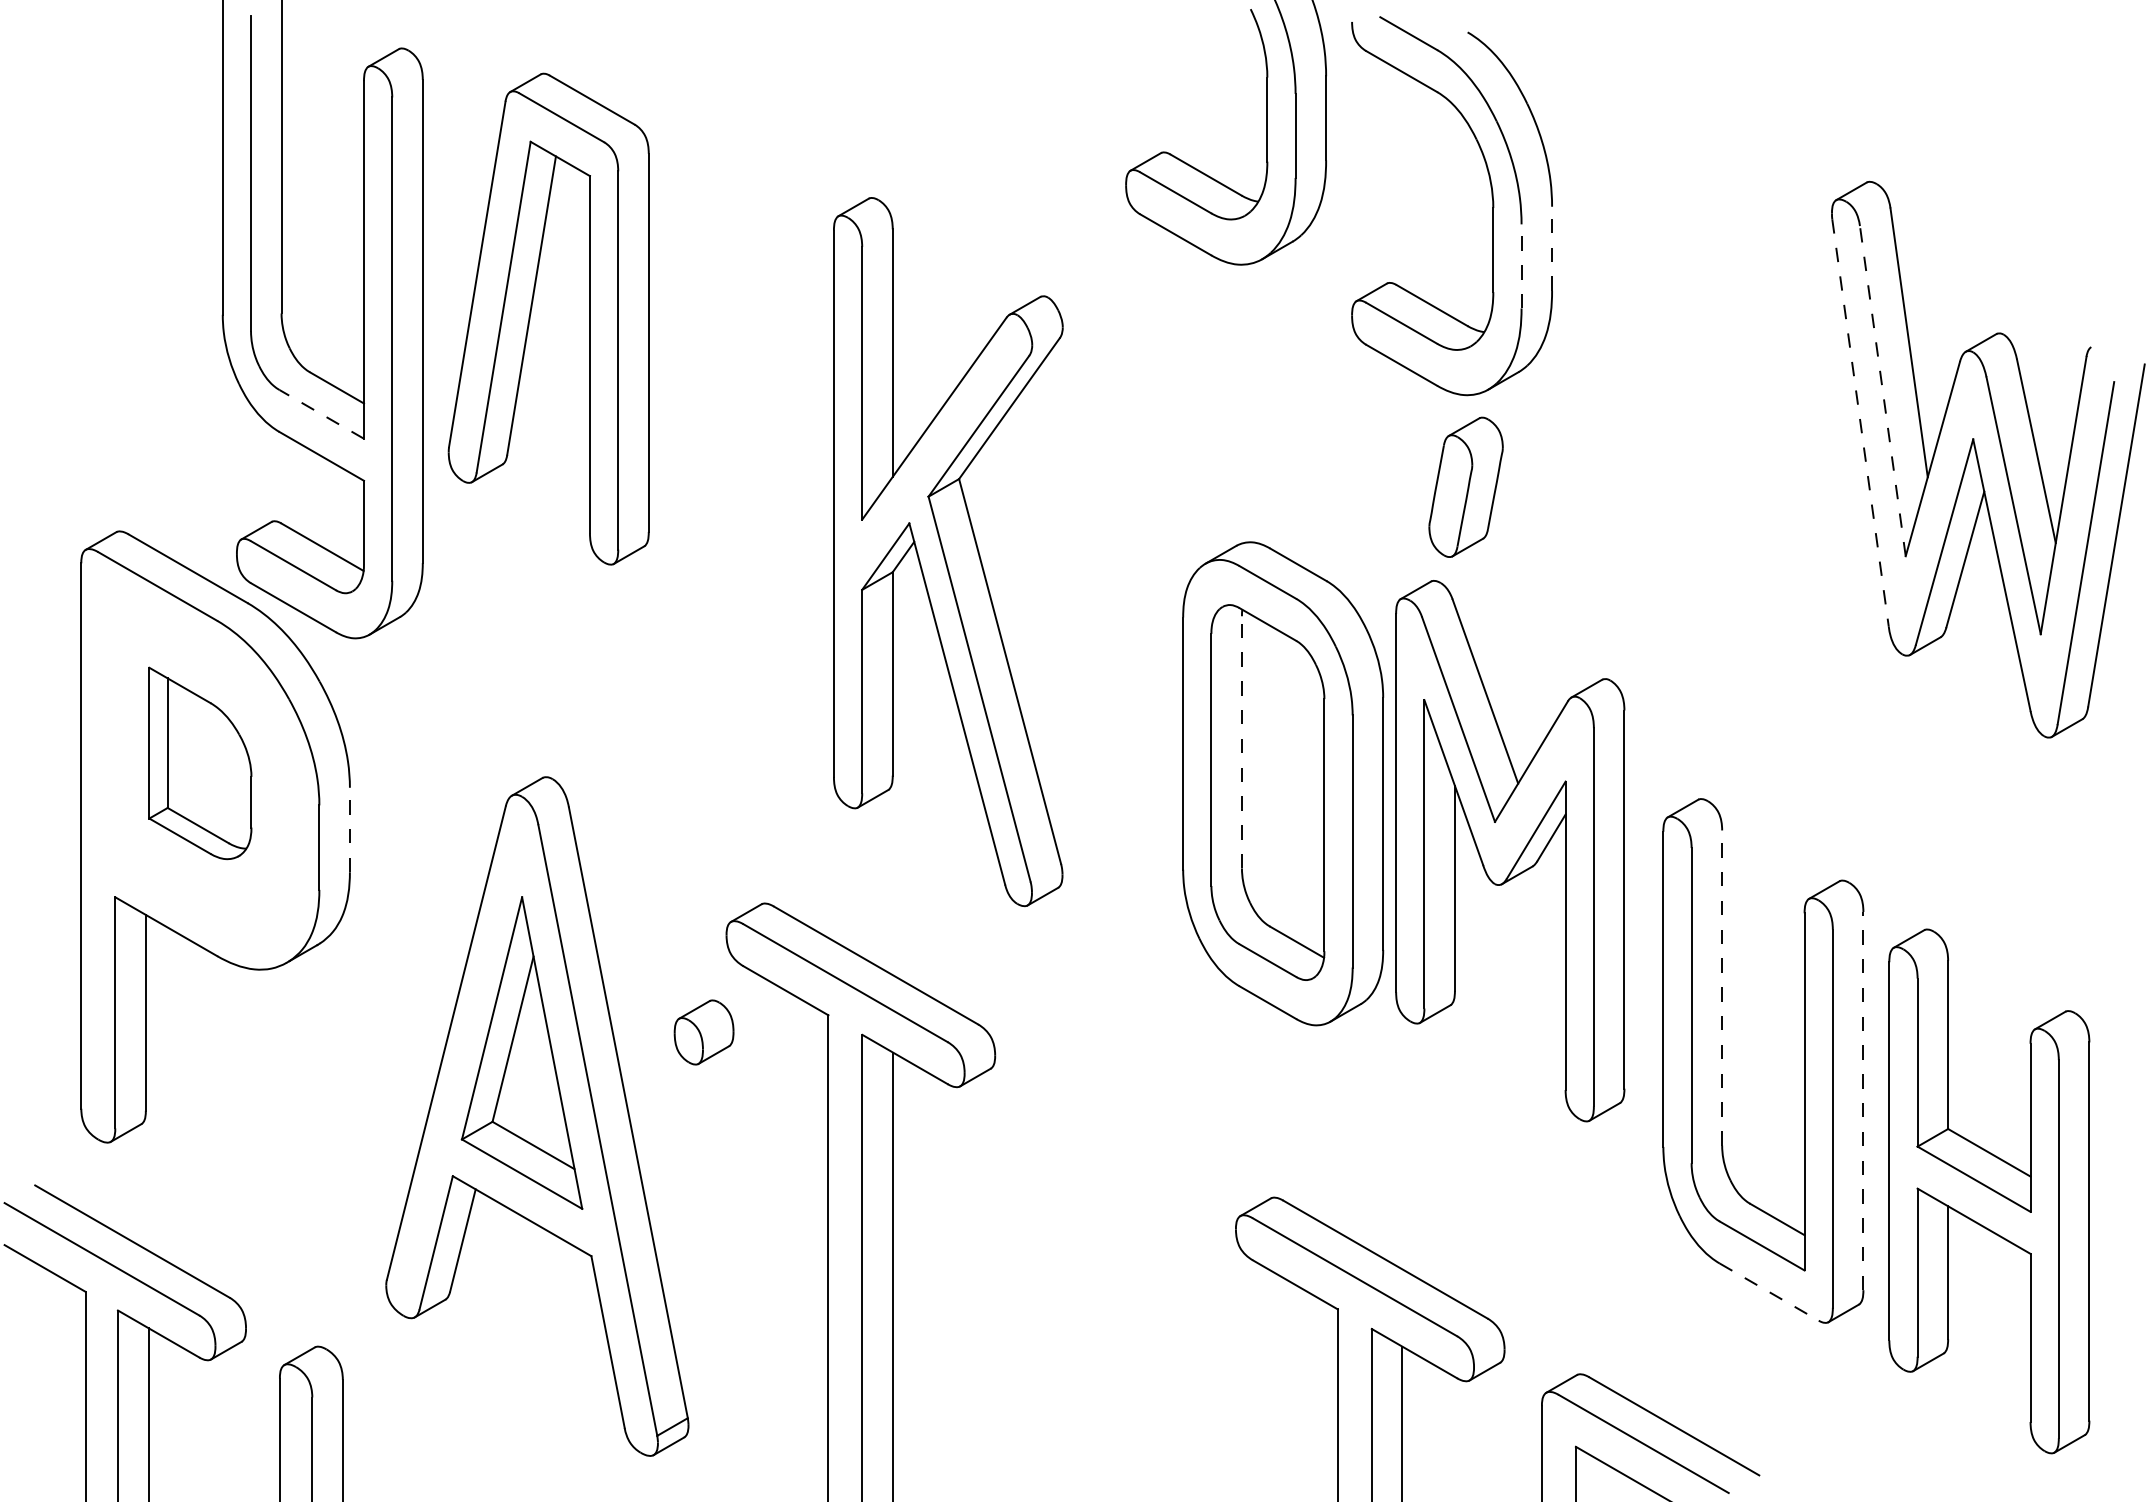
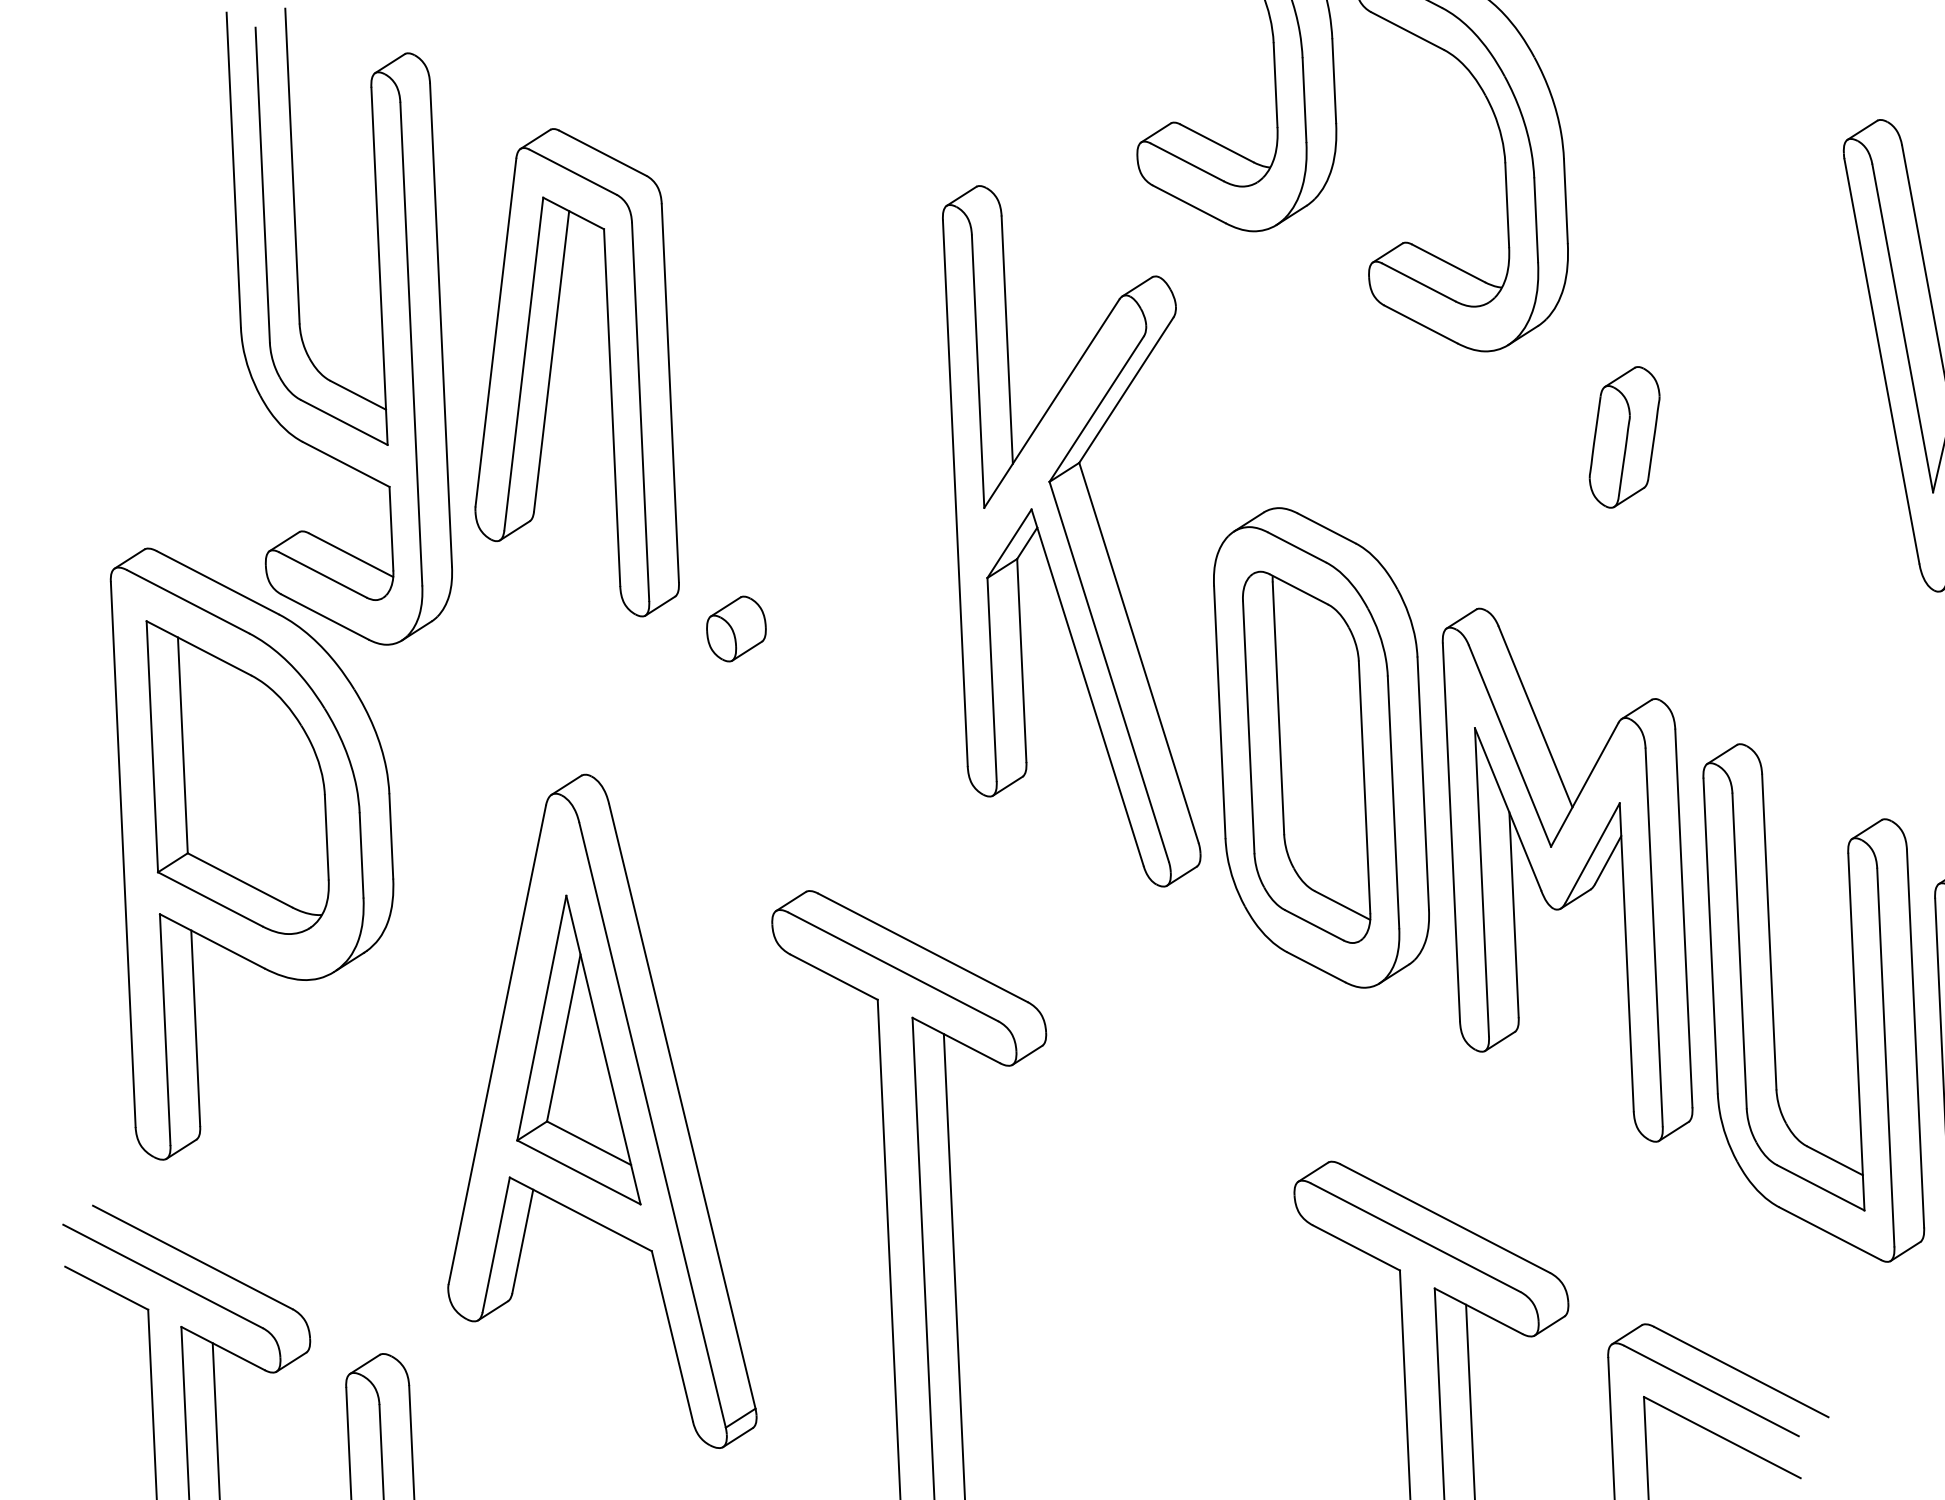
line: (1552, 248) -> (1566, 200), dashed -> solid
line: (1521, 265) -> (1536, 219), dashed -> solid
part: (531, 314) -> (551, 370), moved
line: (1882, 391) -> (1902, 328), dashed -> solid
line: (321, 414) -> (344, 422), dashed -> solid
line: (1860, 423) -> (1881, 361), dashed -> solid
part: (1465, 486) -> (1624, 436), moved
part: (948, 552) -> (1071, 536), moved
line: (1241, 741) -> (1277, 707), dashed -> solid
part: (200, 763) -> (239, 776), size x1.67
line: (349, 829) -> (390, 835), dashed -> solid
part: (1510, 851) -> (1567, 875), moved
line: (1722, 988) -> (1769, 932), dashed -> solid
part: (703, 1032) -> (735, 629), moved
line: (1863, 1100) -> (1915, 1037), dashed -> solid
line: (1769, 1292) -> (1830, 1234), dashed -> solid

